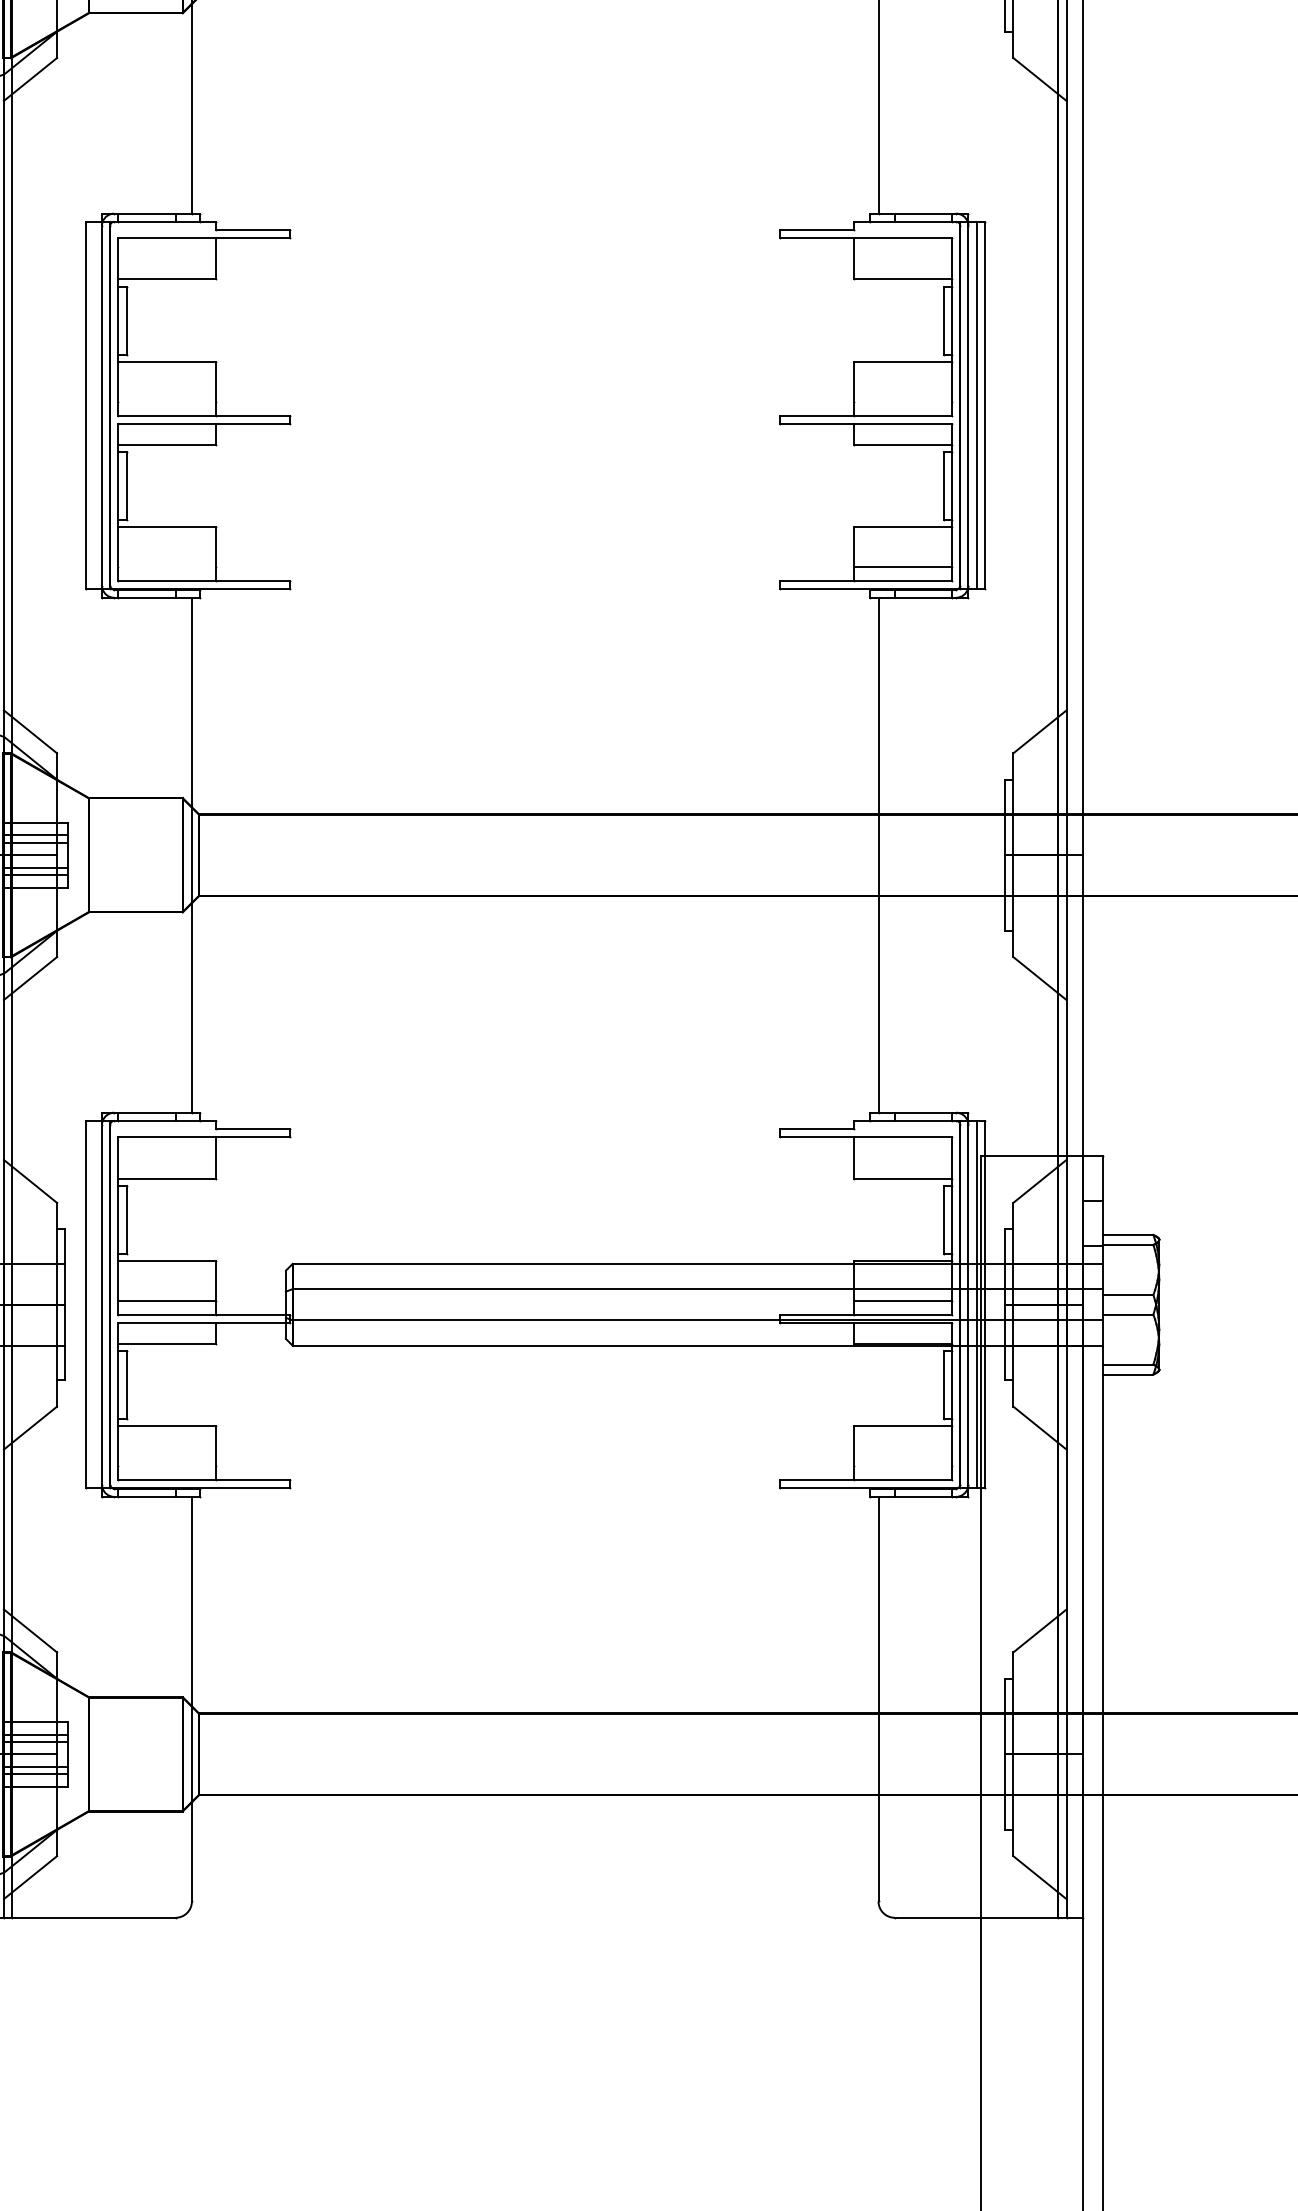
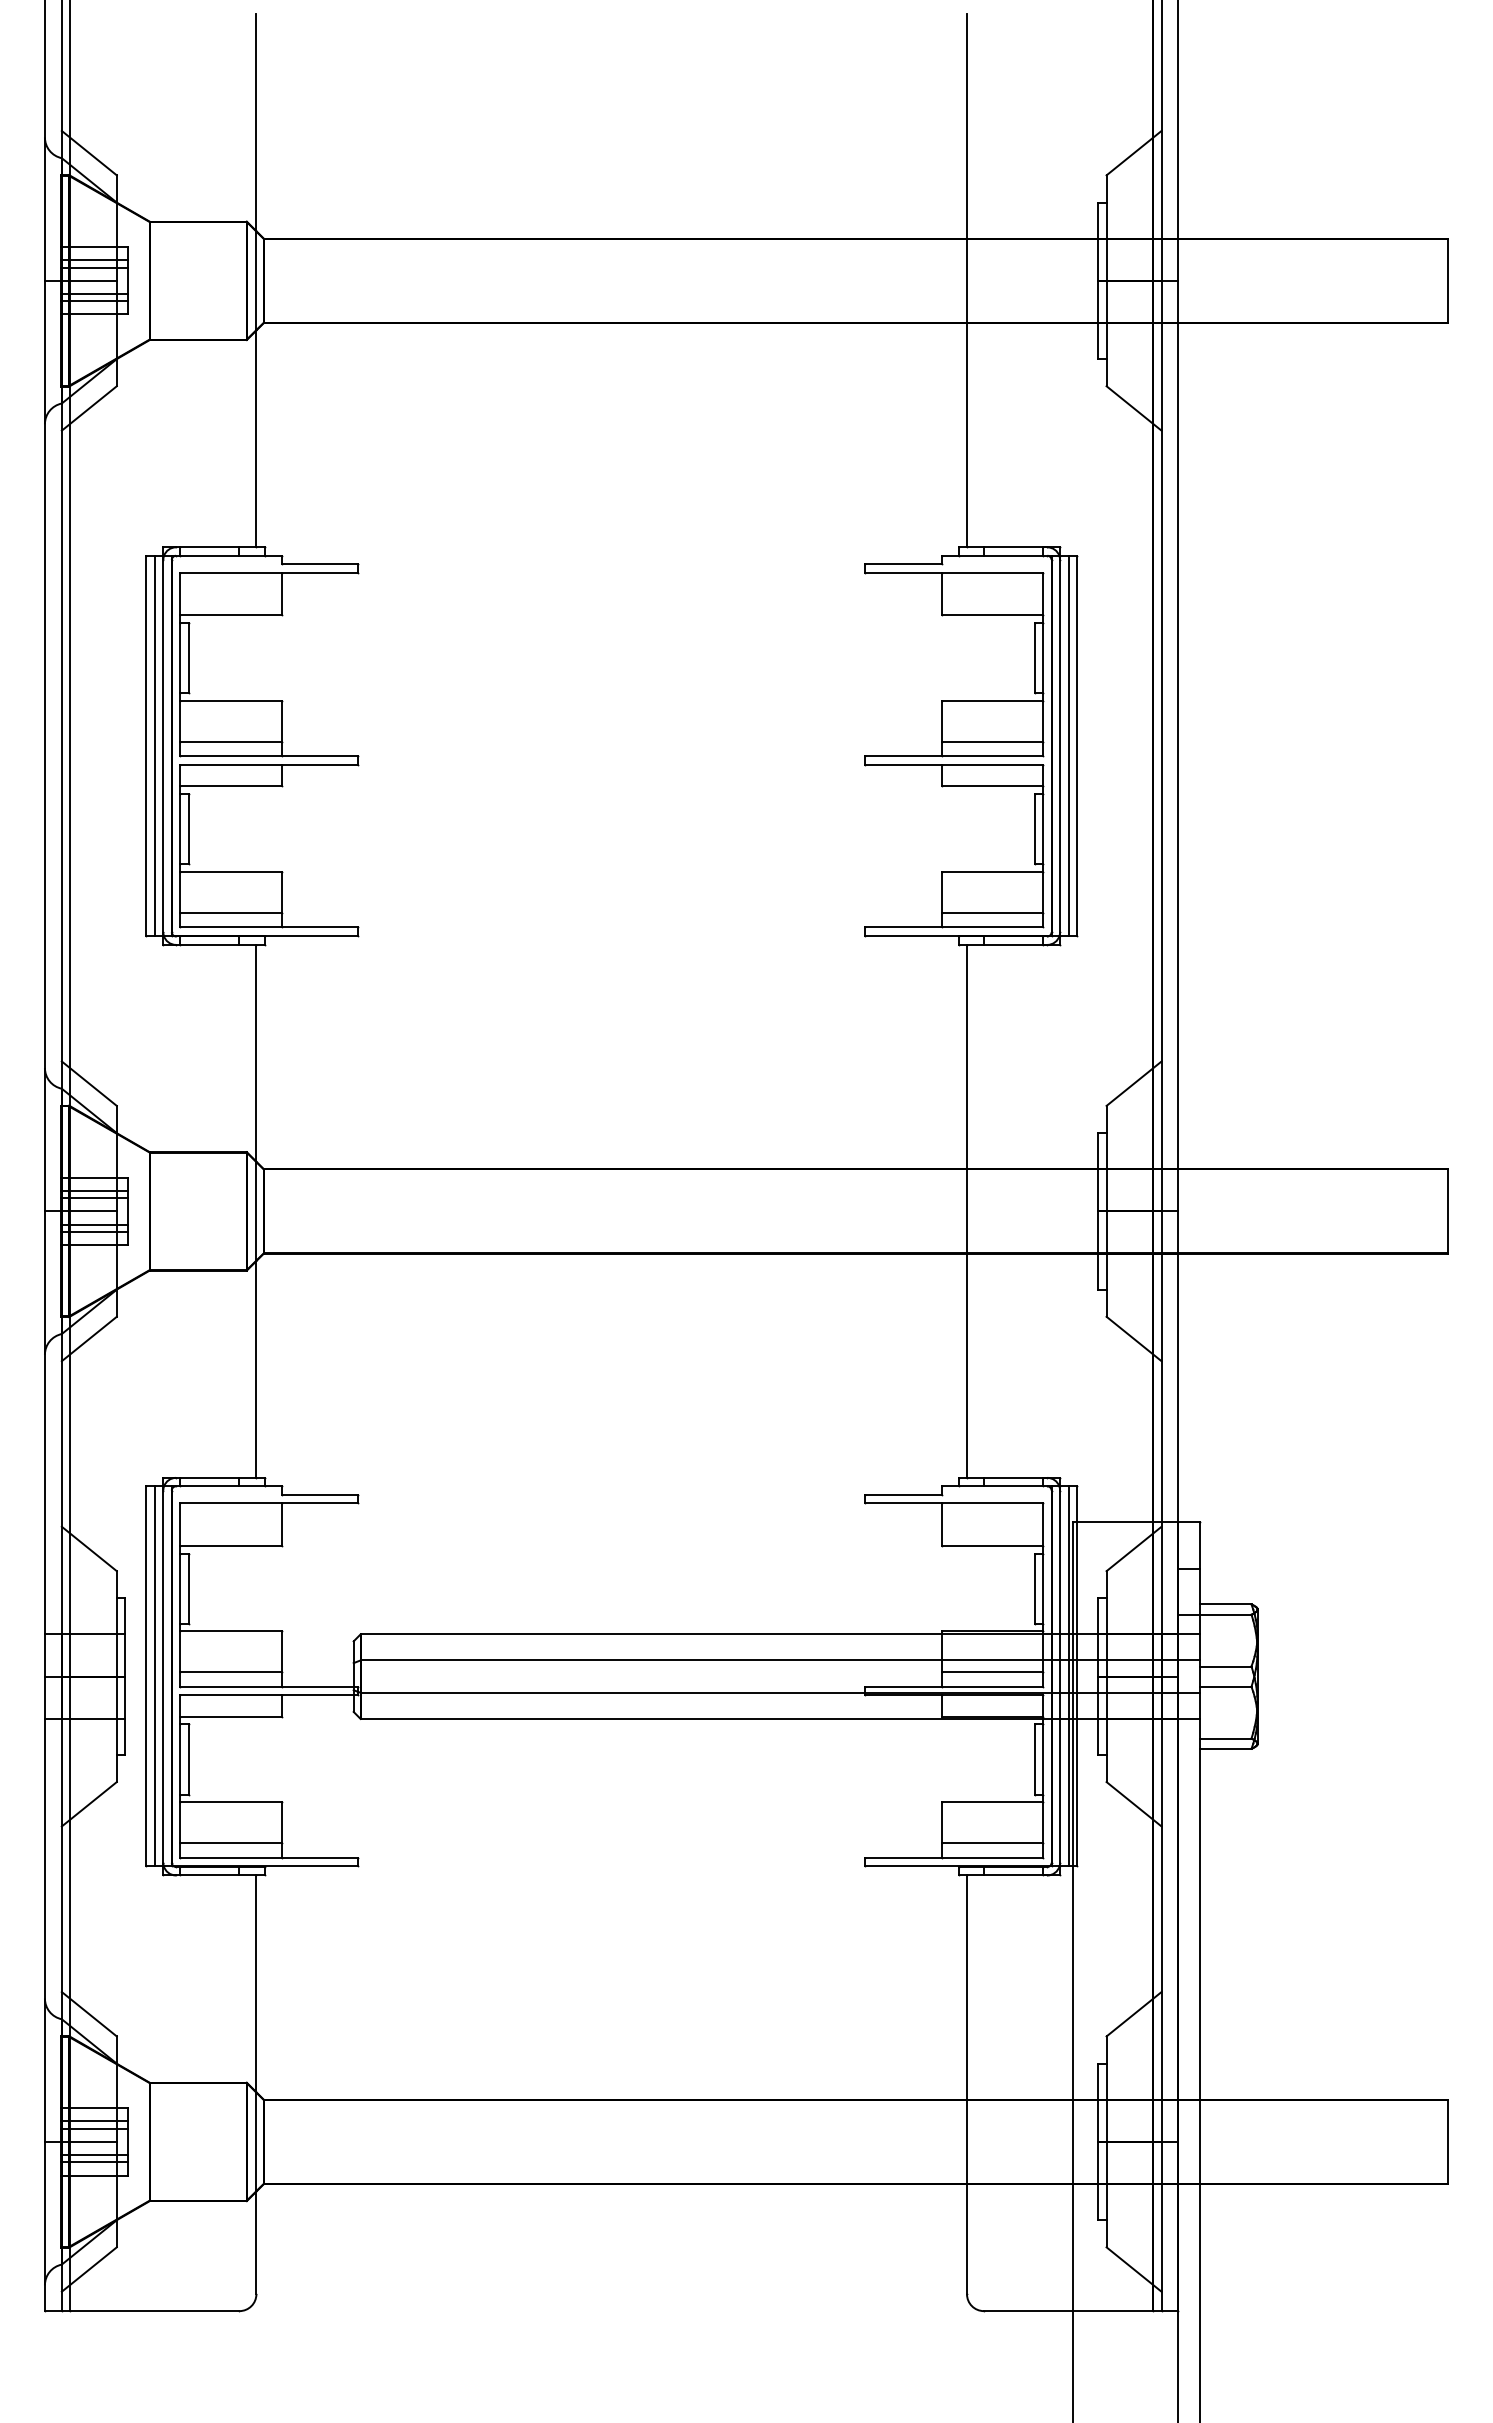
line: (166, 401) -> (230, 741), added
line: (903, 401) -> (992, 741), added
line: (93, 405) -> (154, 745), added
line: (166, 566) -> (230, 912), added
line: (93, 1304) -> (154, 1676), added
line: (166, 1465) -> (230, 1843), added
line: (903, 1465) -> (992, 1843), added

